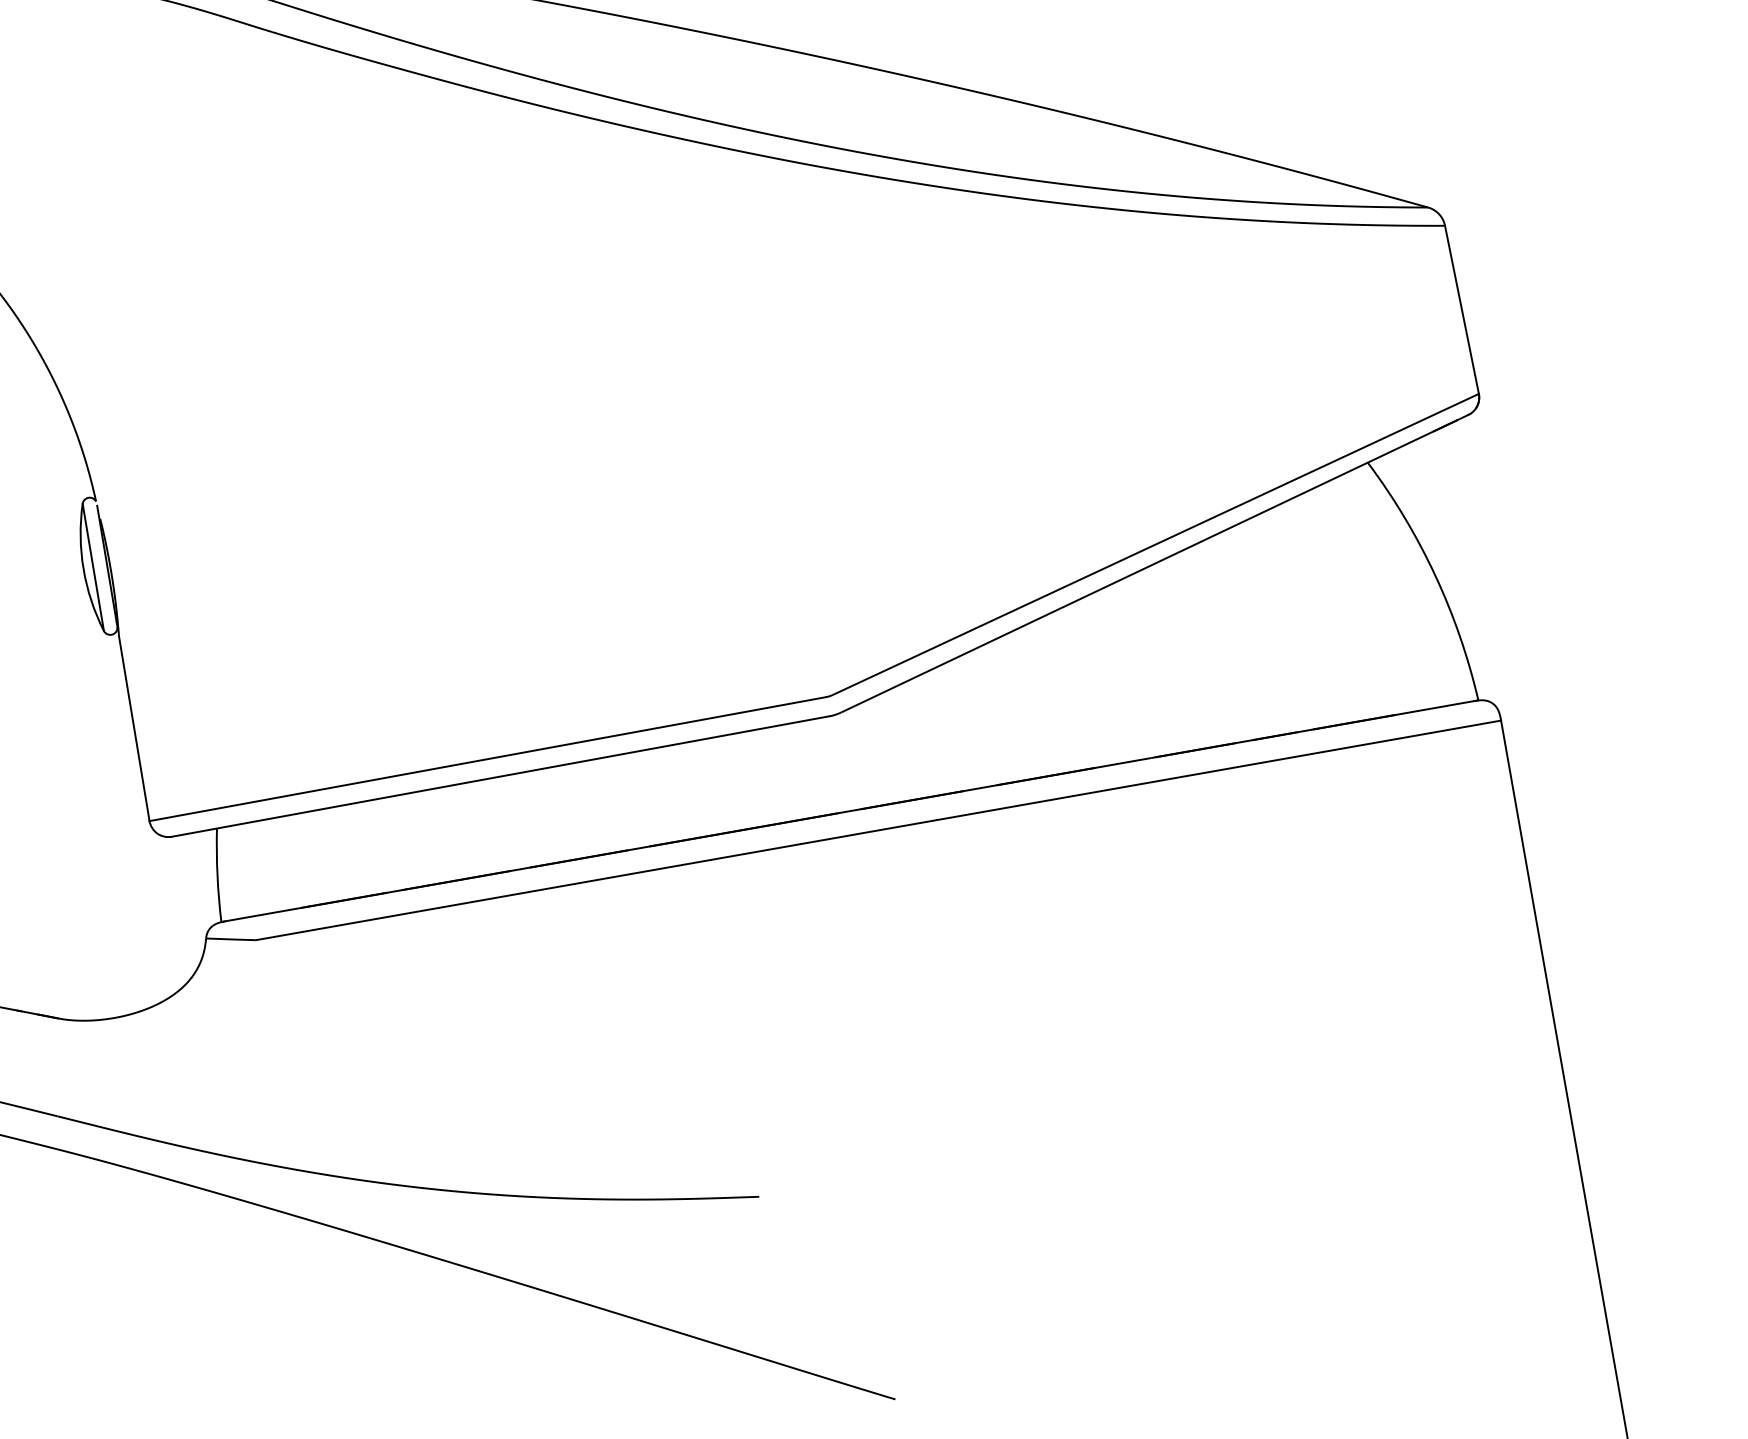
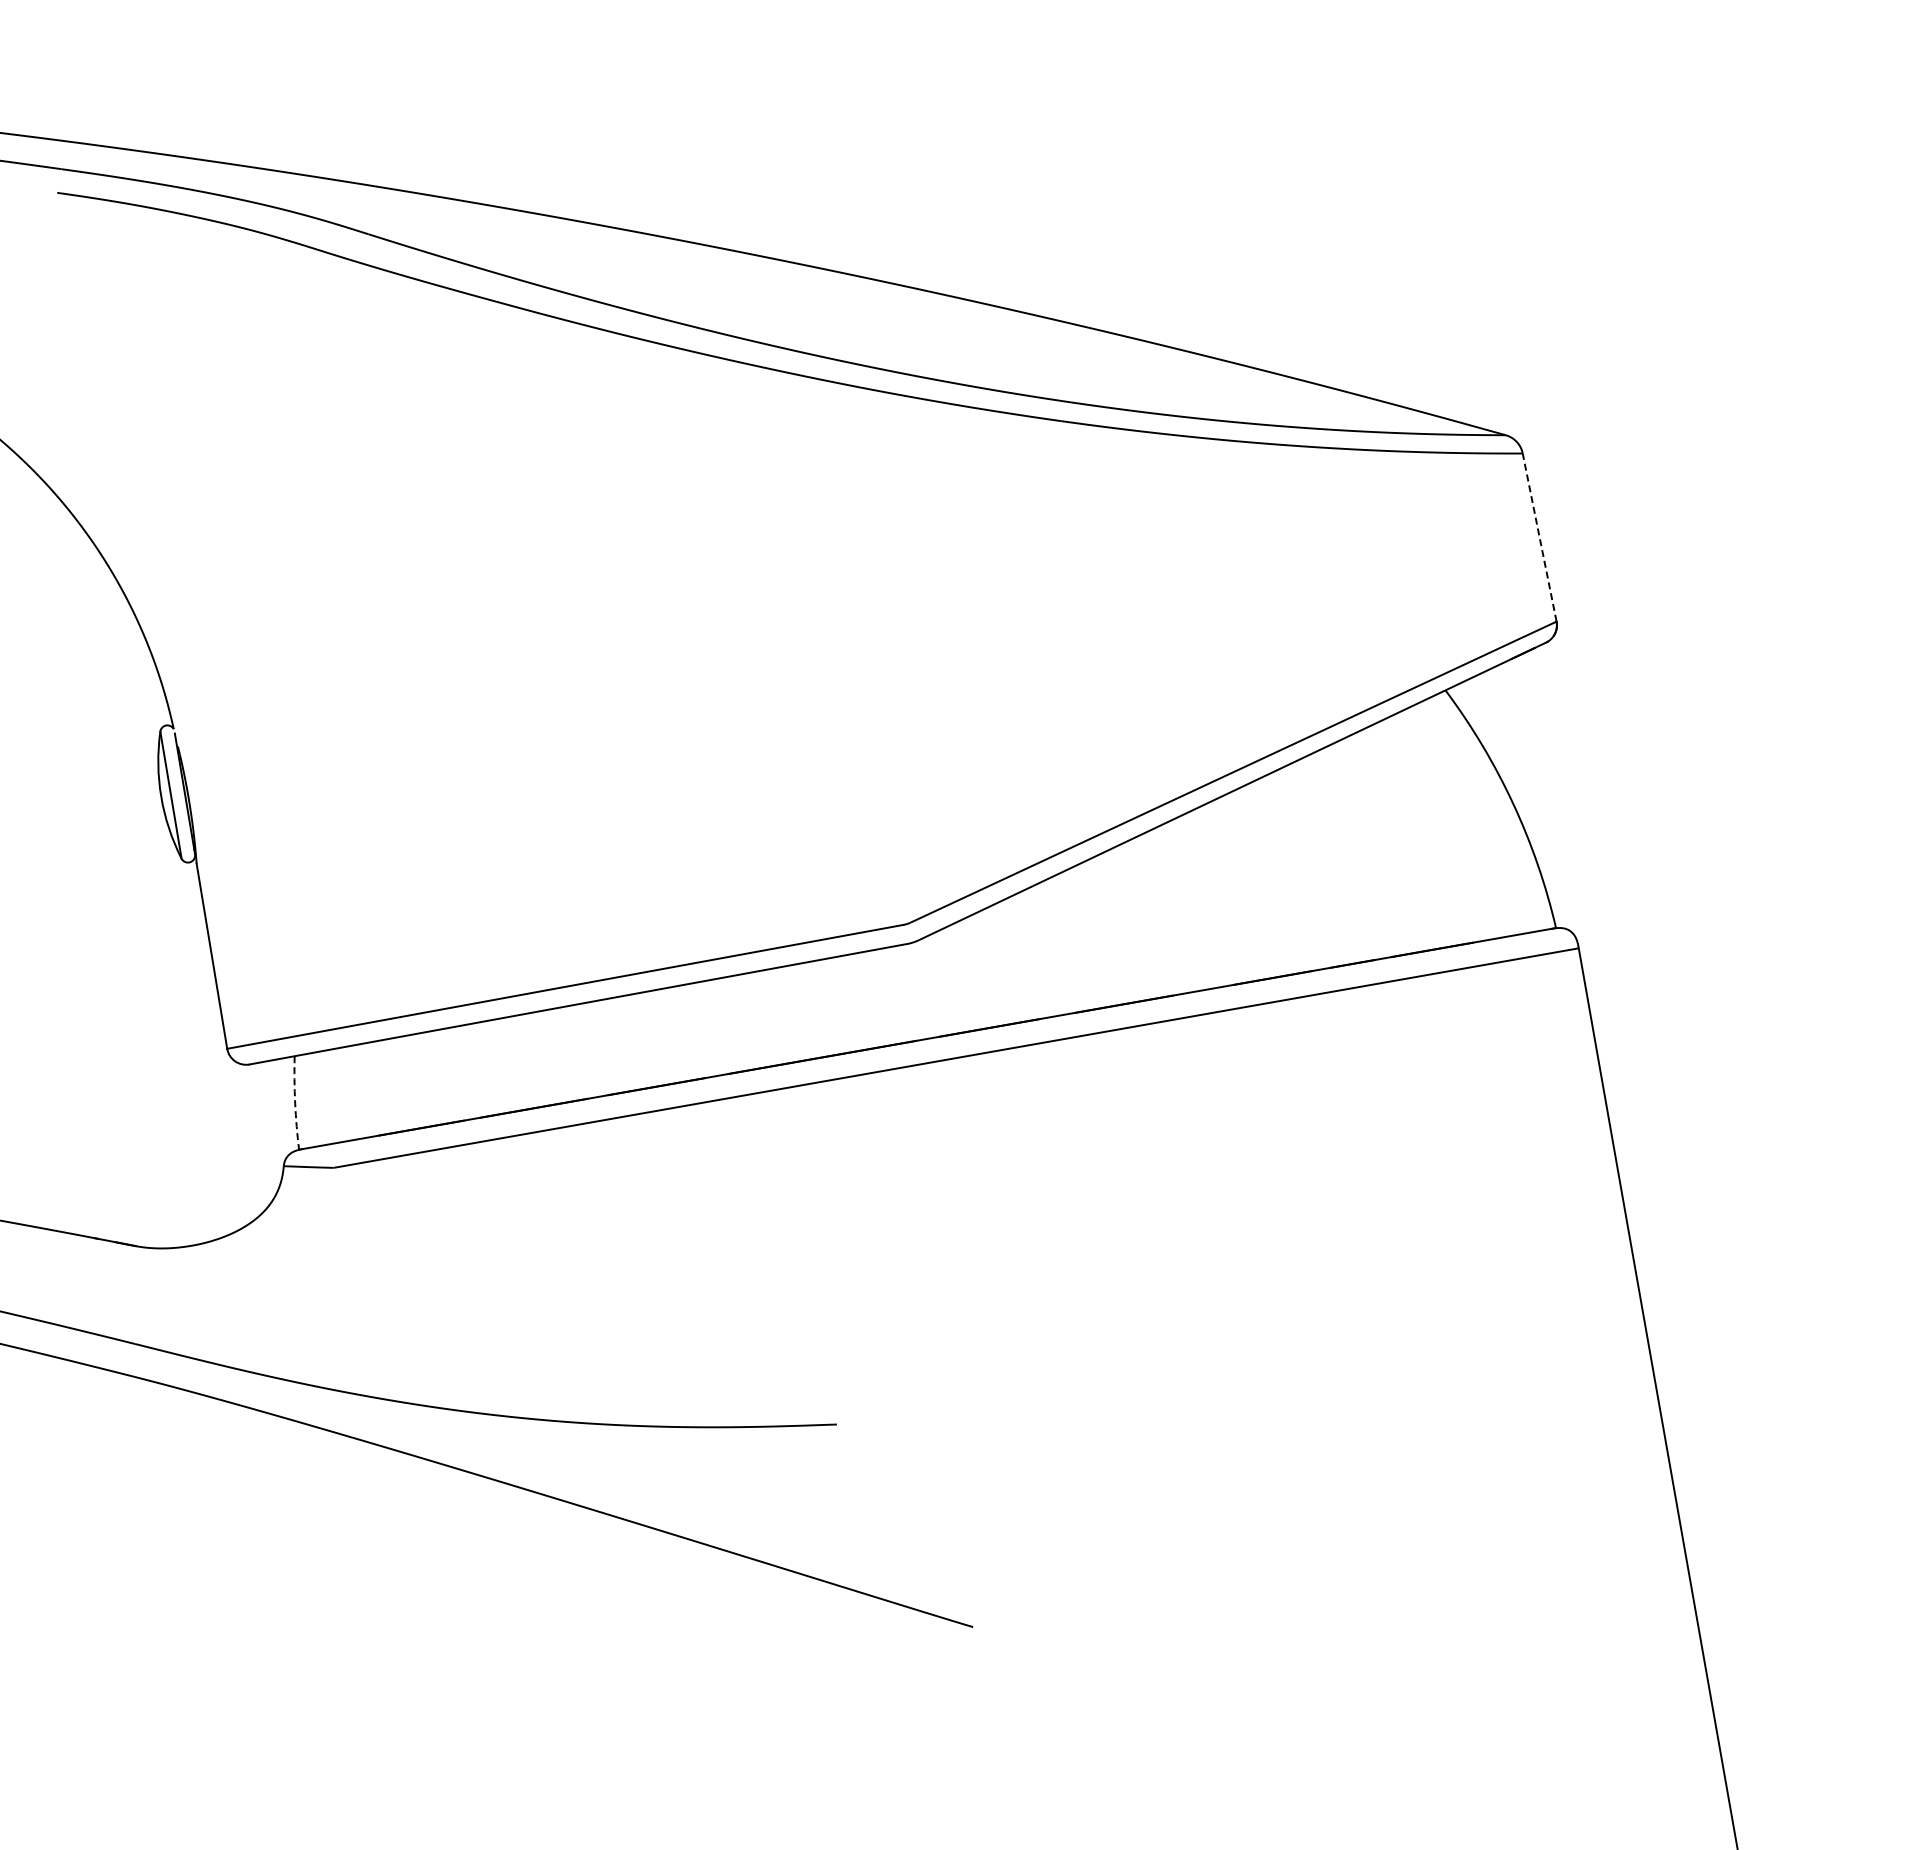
line: (1461, 309) -> (1539, 537), solid -> dashed
arc: (217, 875) -> (295, 1103), solid -> dashed

